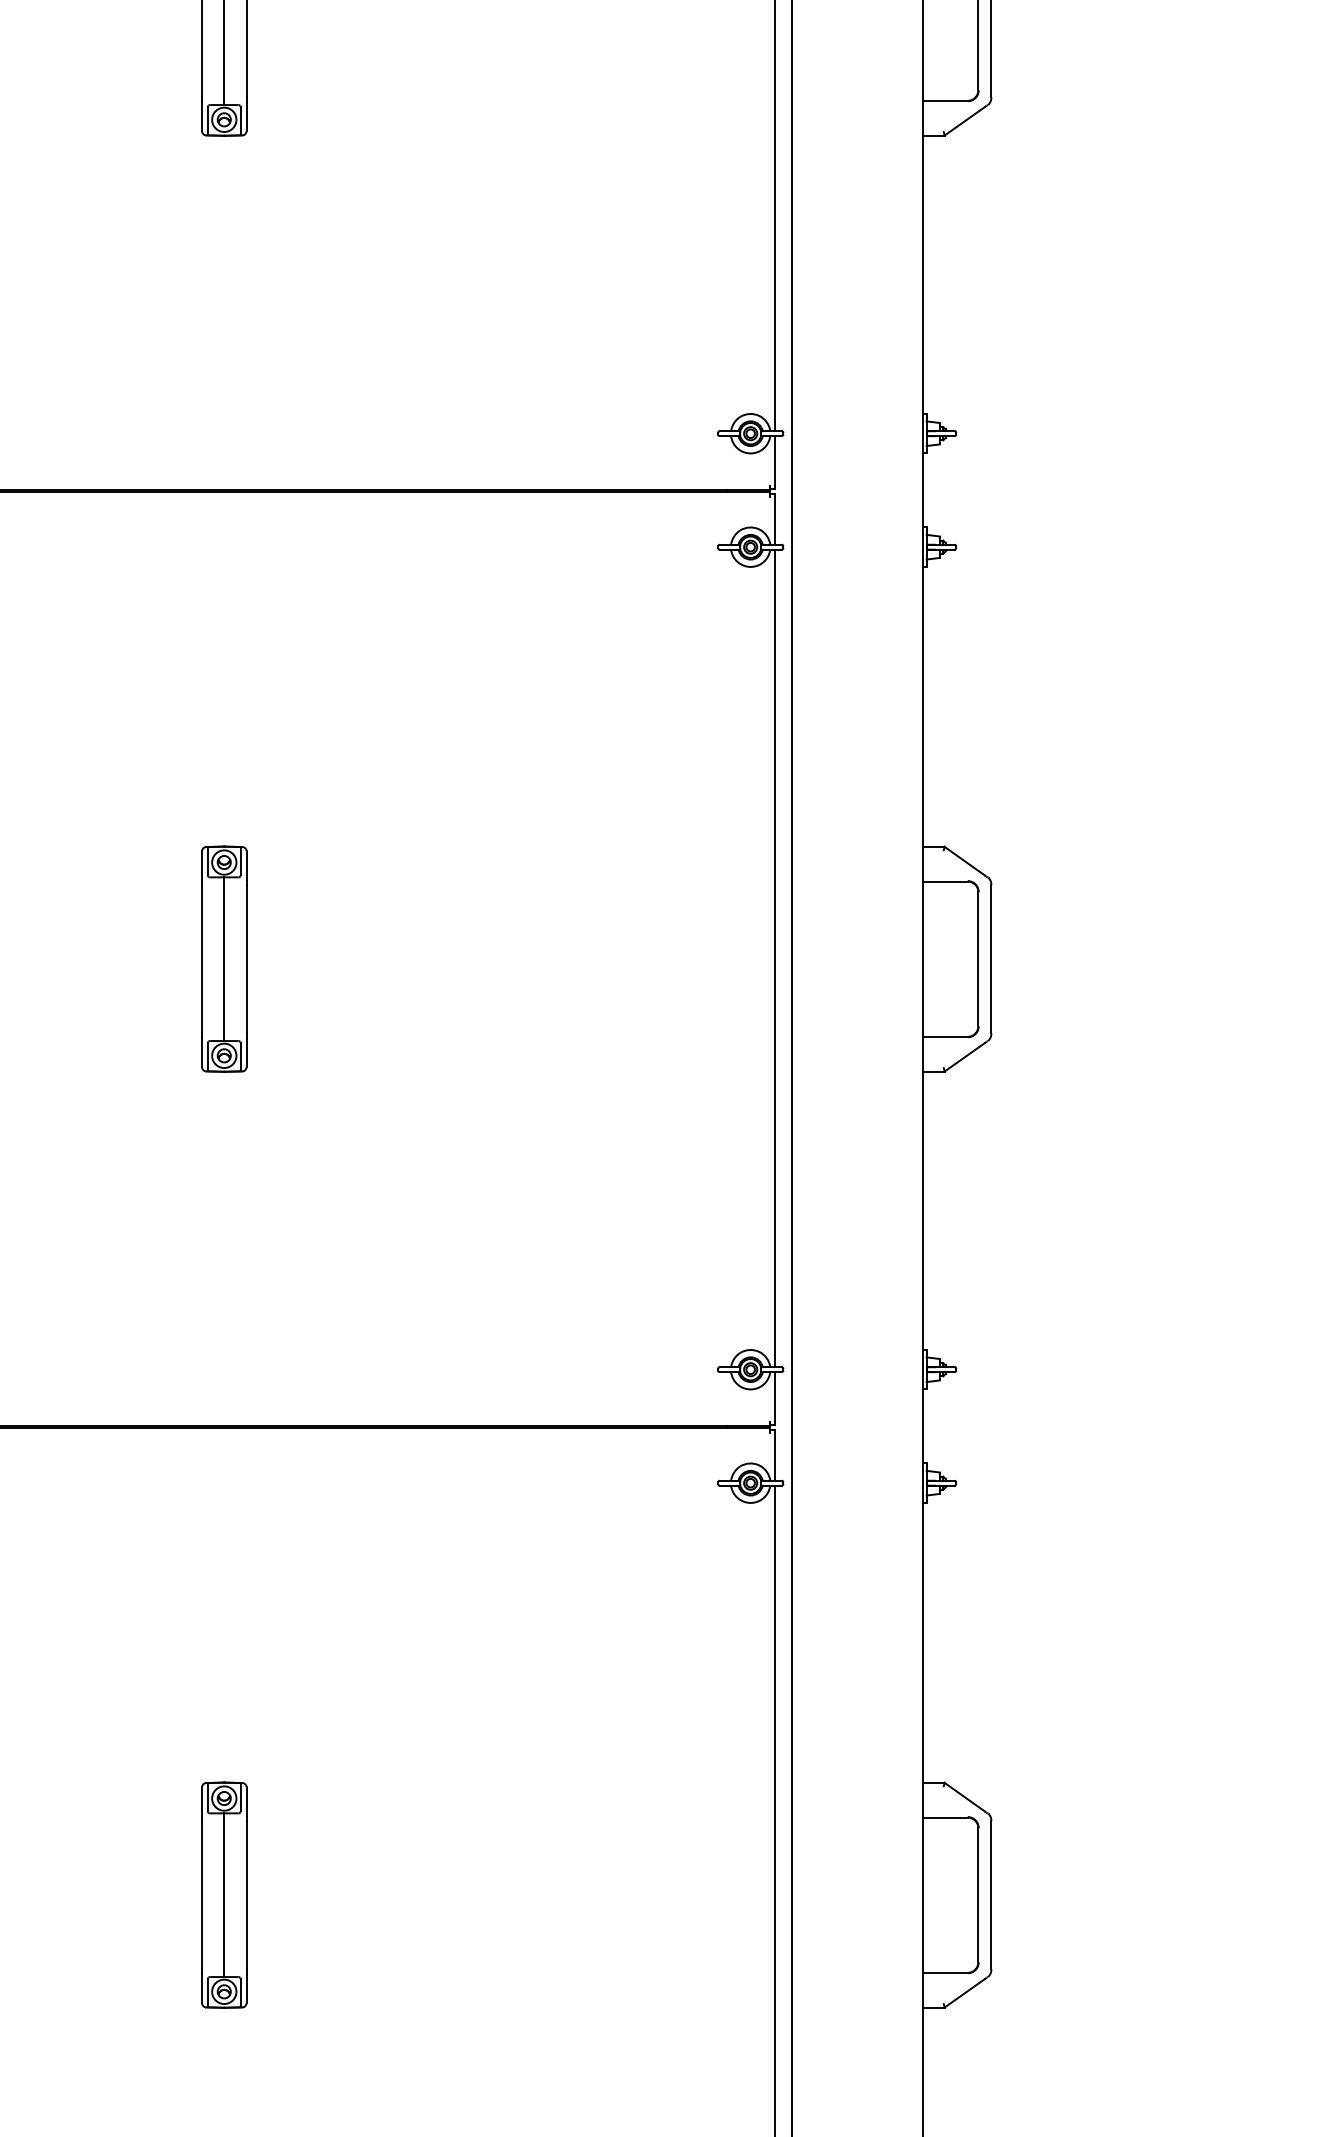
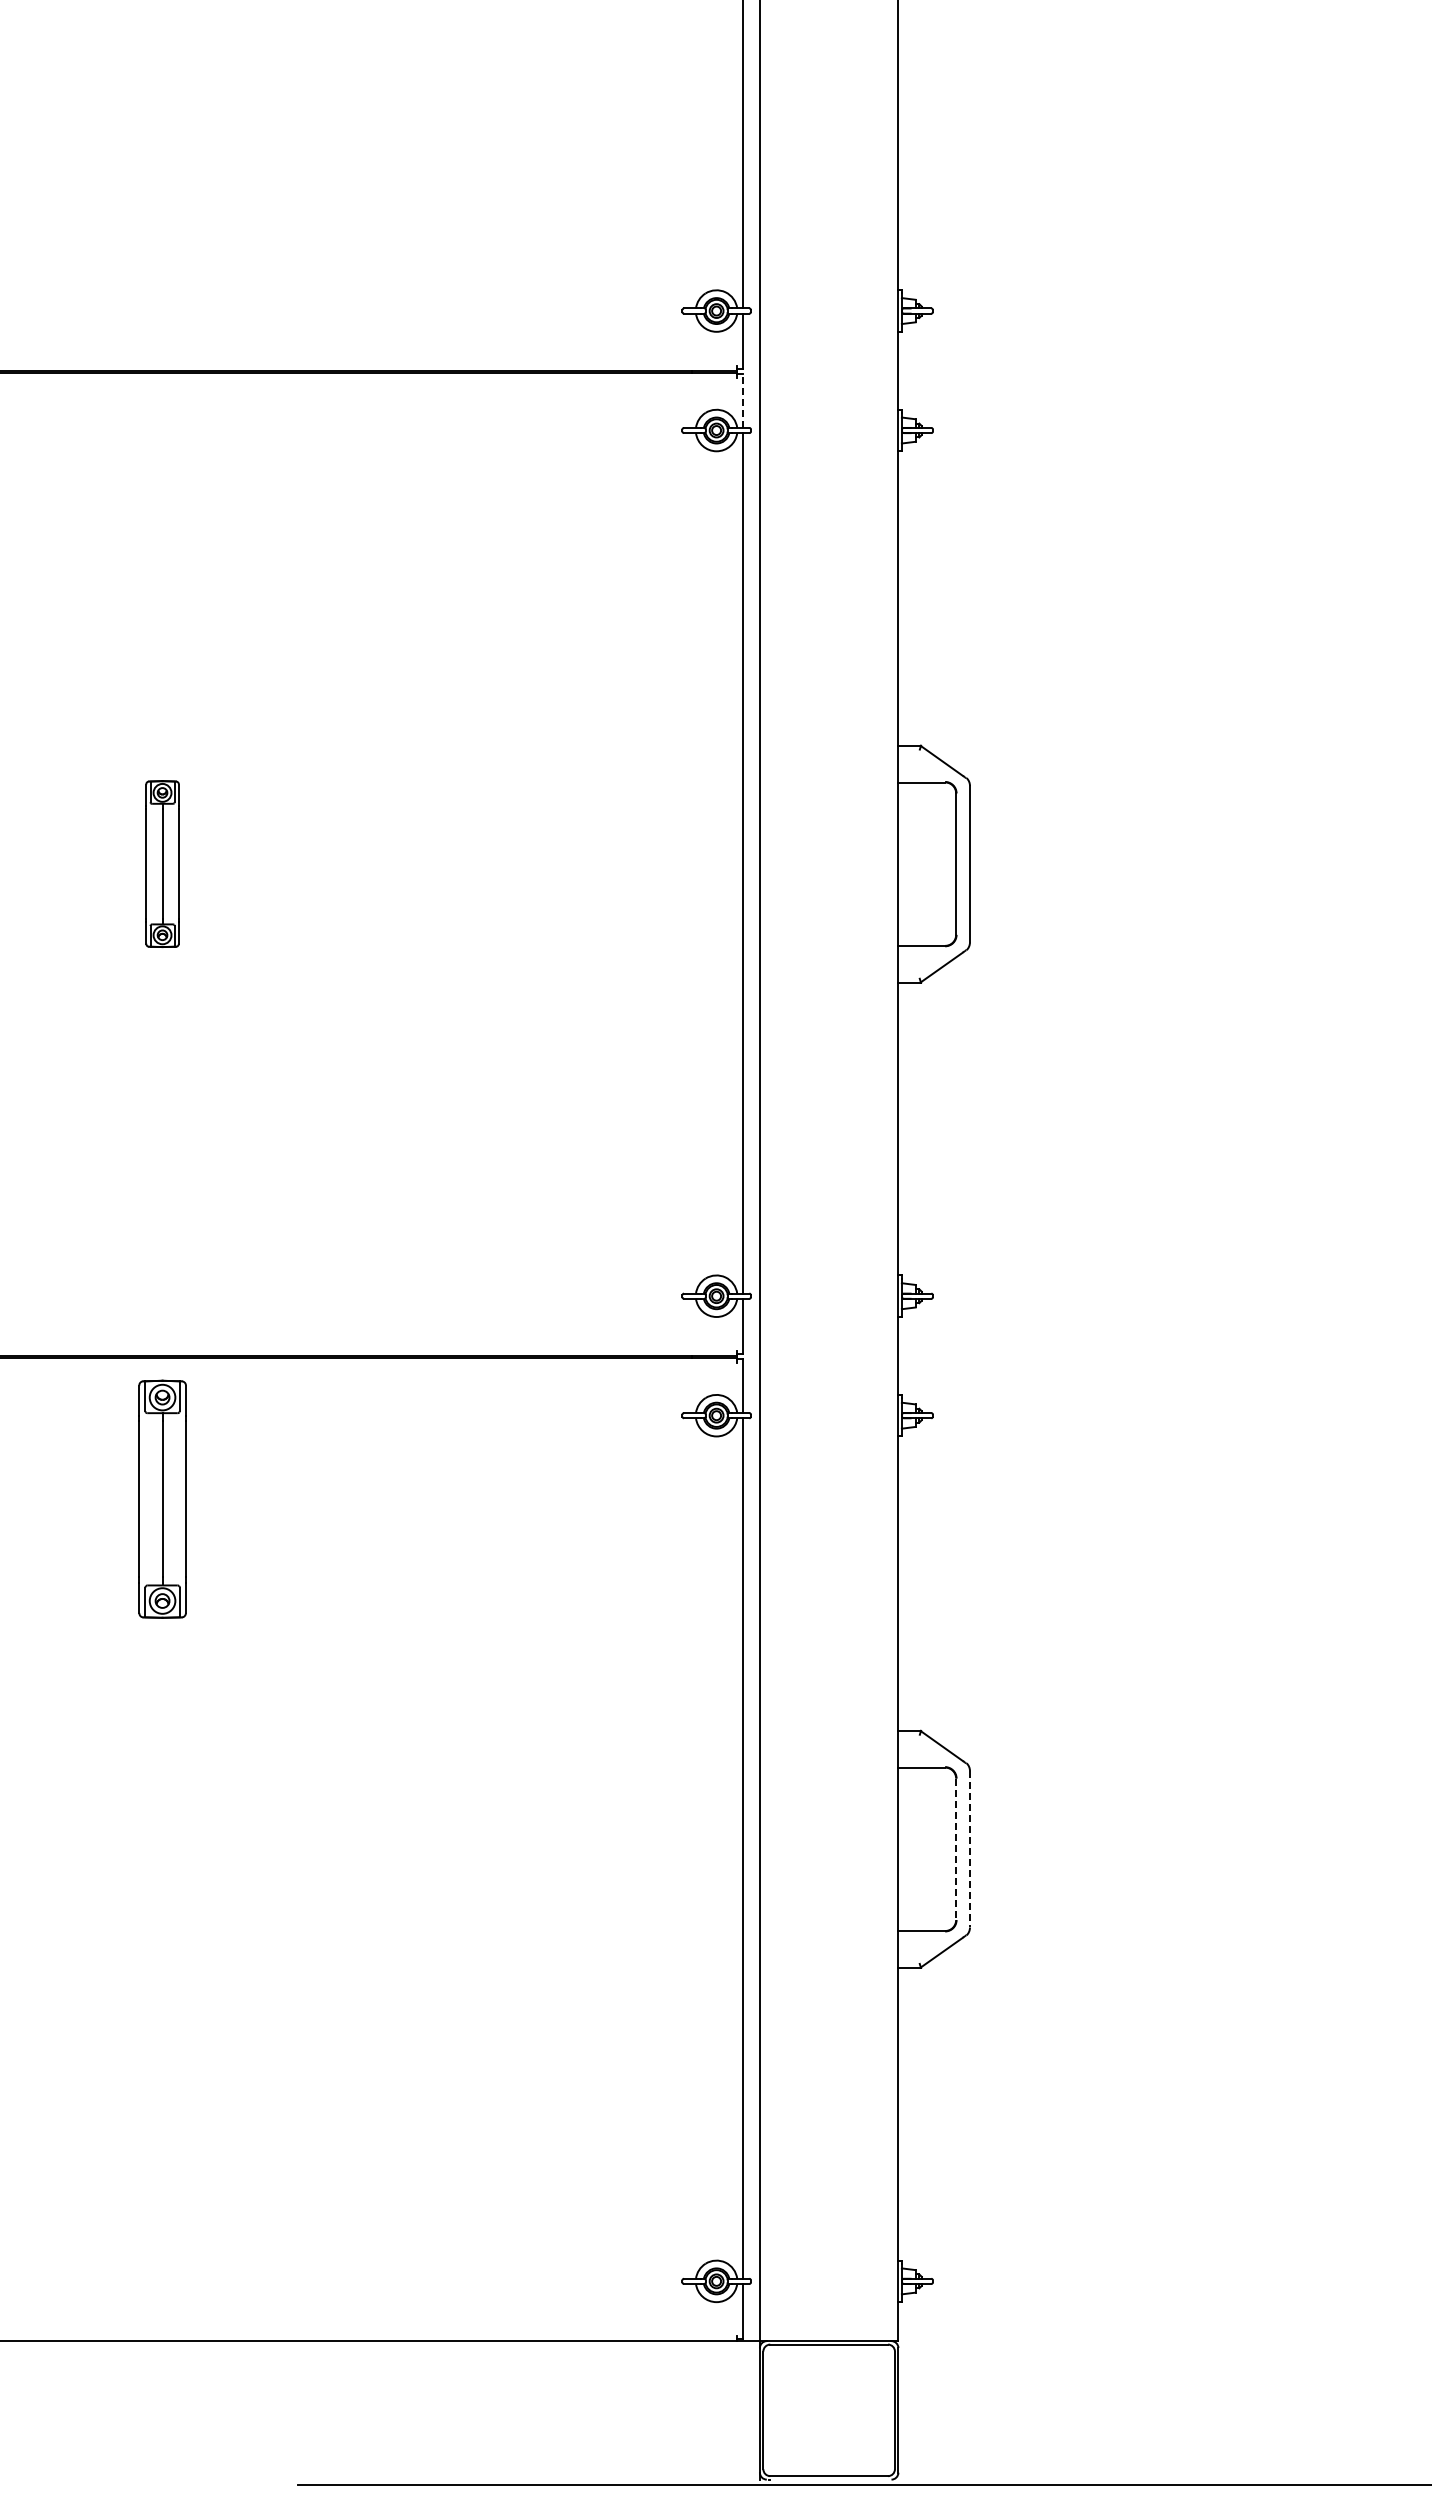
line: (775, 519) -> (742, 401), solid -> dashed
part: (224, 958) -> (162, 863), size x0.7
part: (224, 1894) -> (162, 1498), moved
line: (978, 1895) -> (956, 1849), solid -> dashed
line: (990, 1895) -> (969, 1849), solid -> dashed

